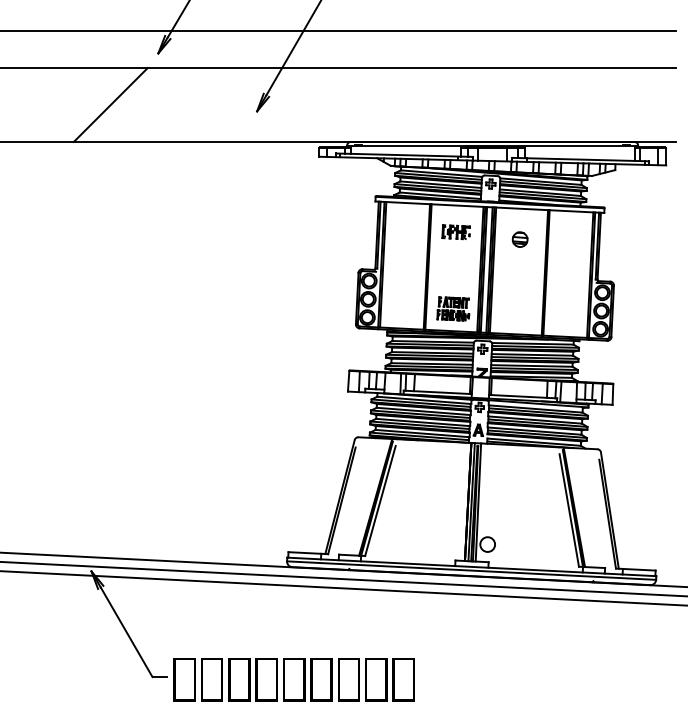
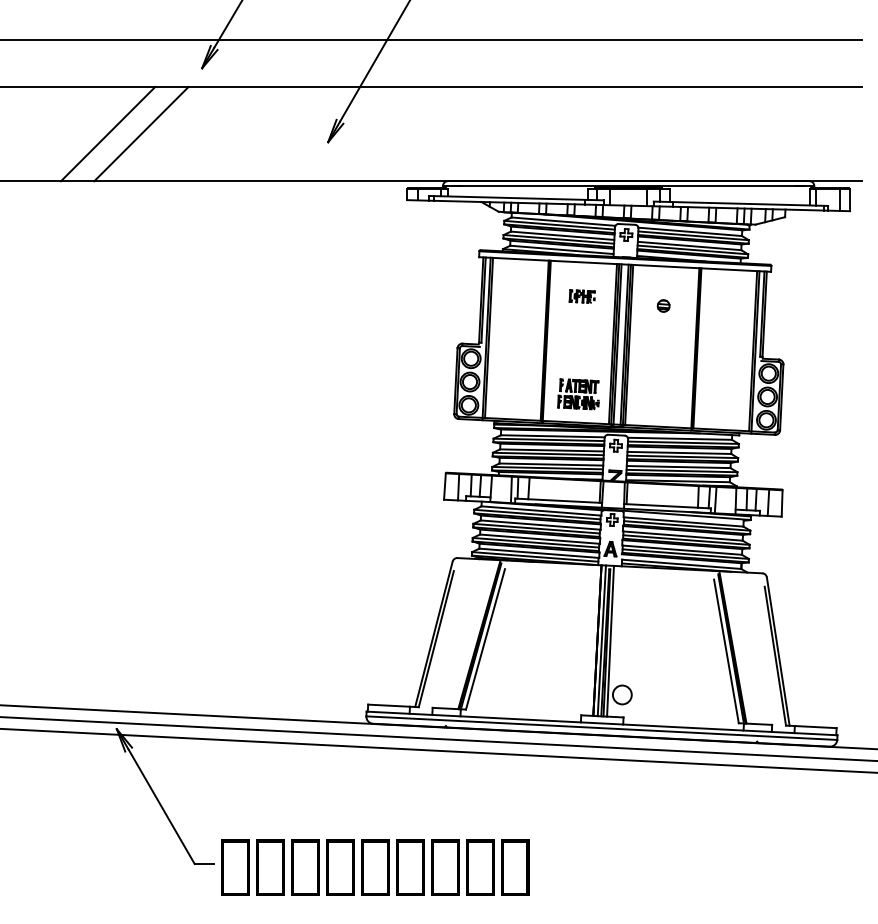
line: (84, 104) -> (107, 133), added
part: (456, 232) -> (582, 296), size x0.71
part: (519, 239) -> (662, 305), size x0.62

